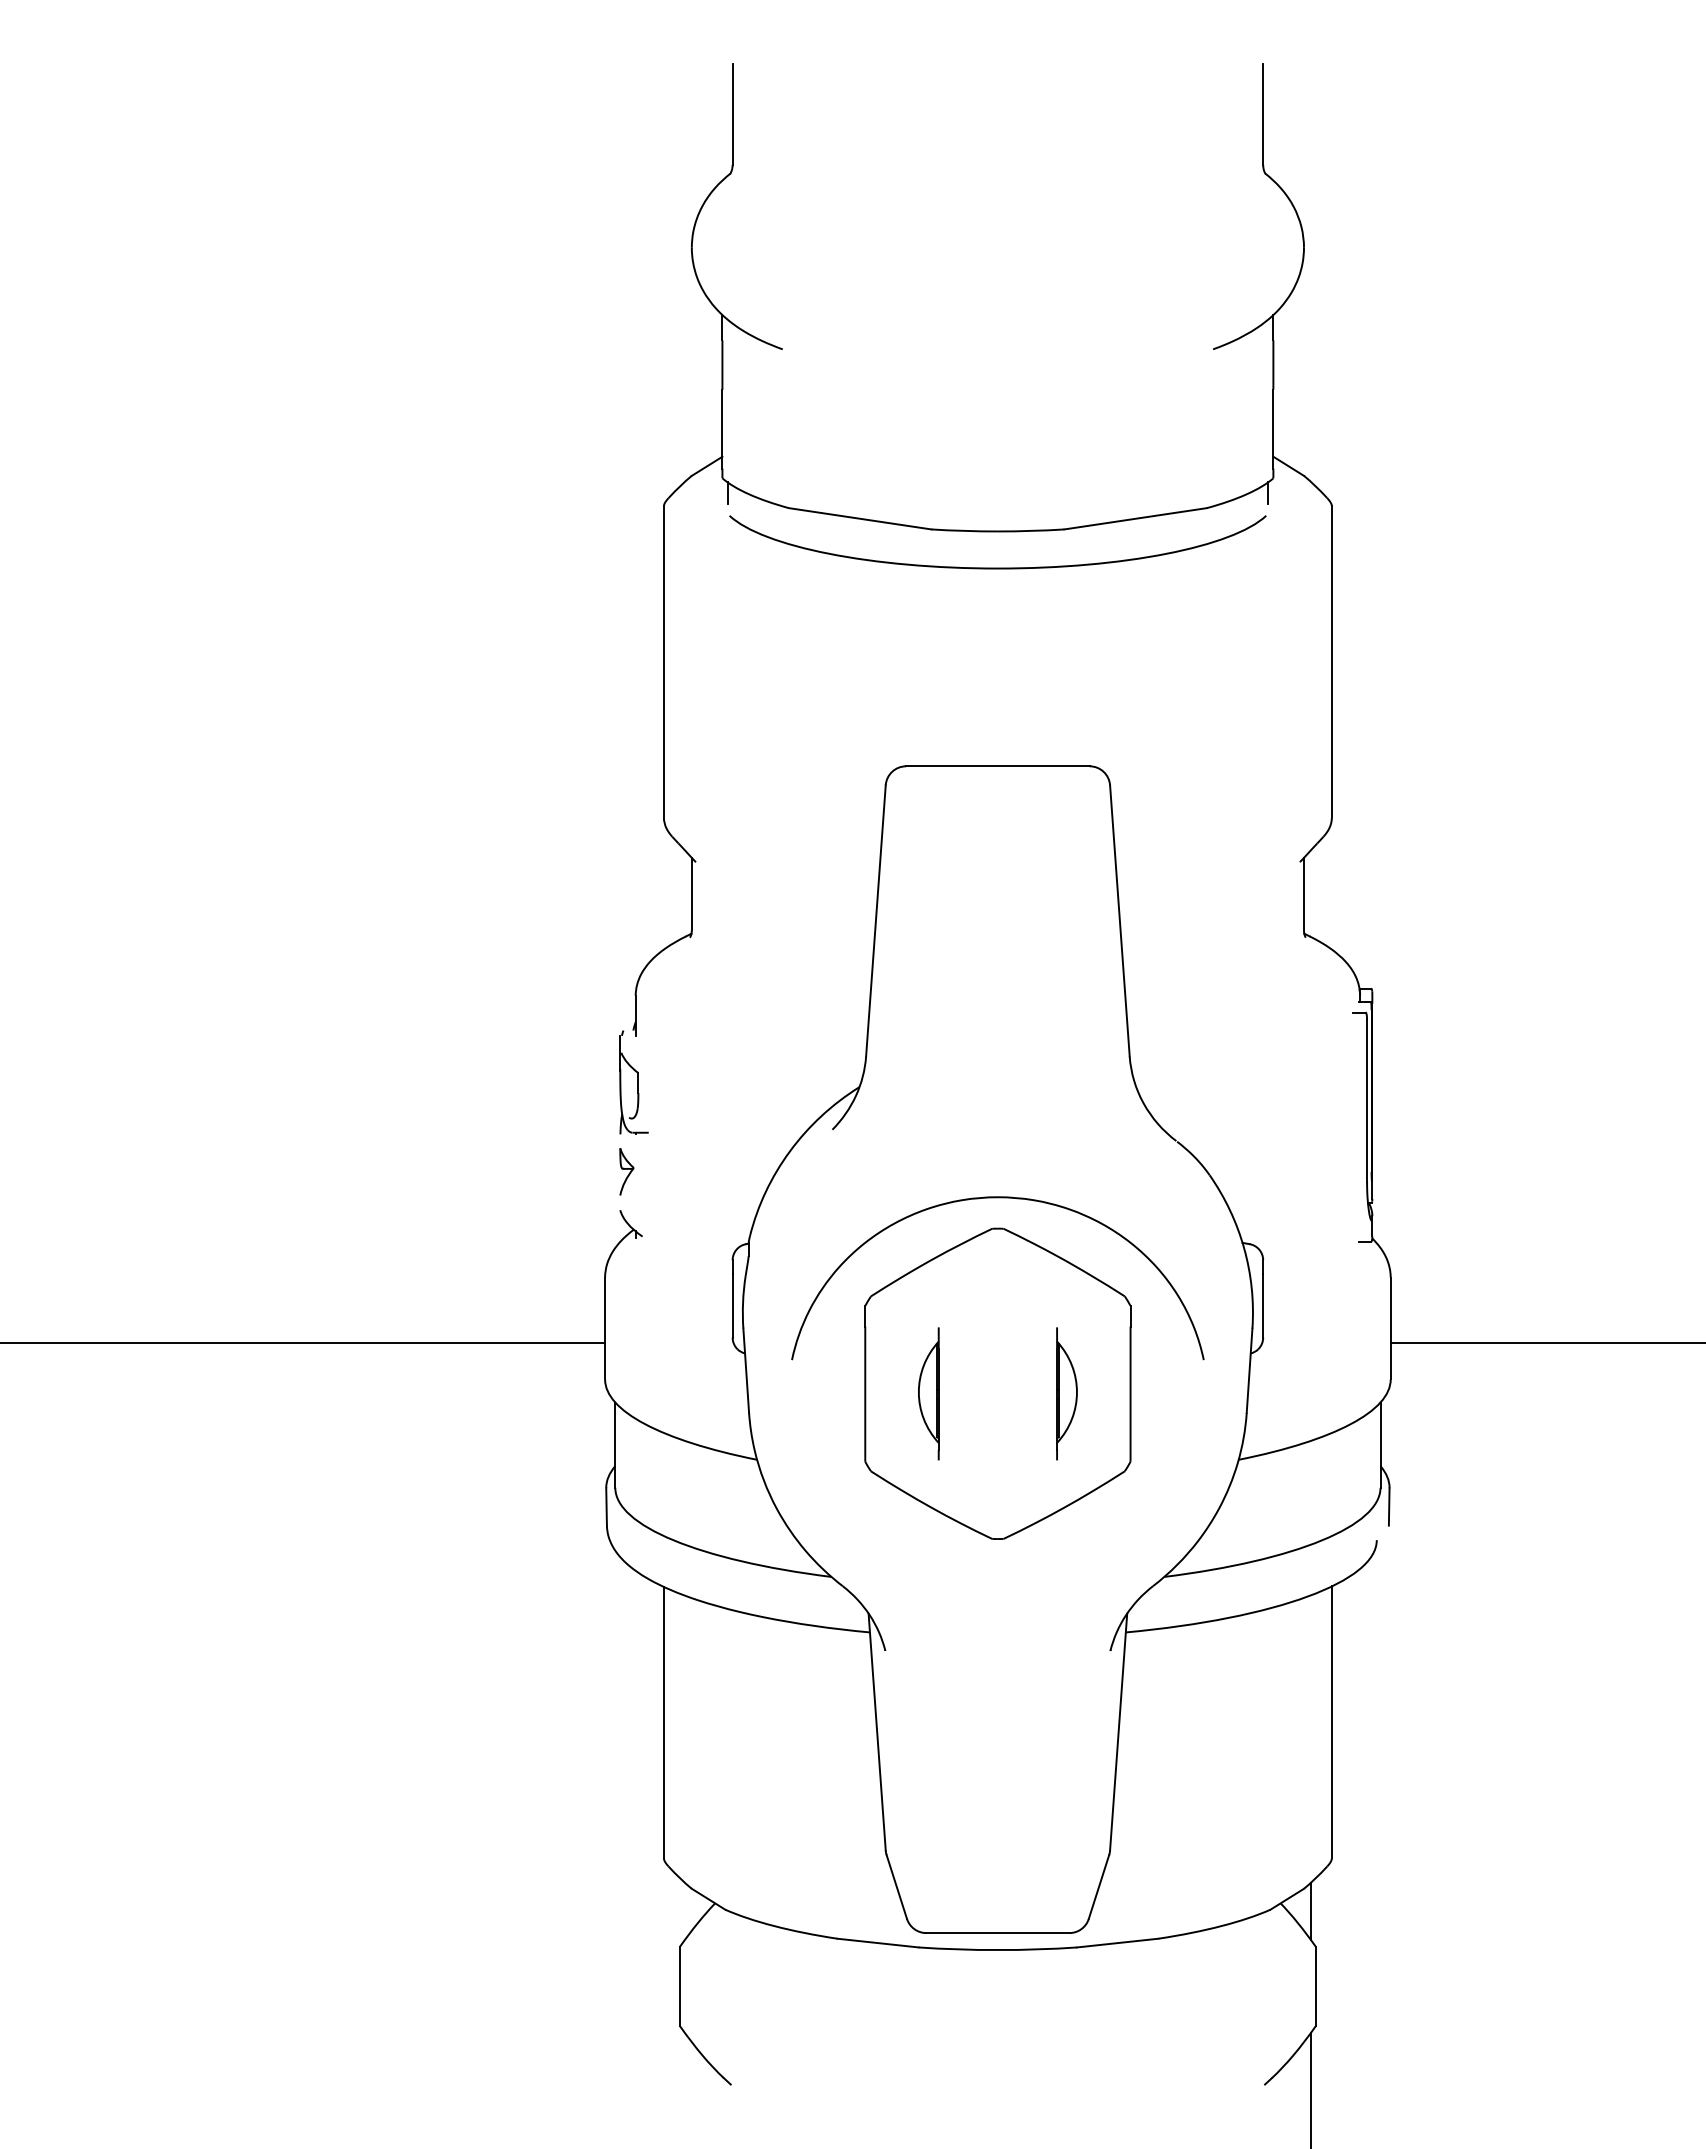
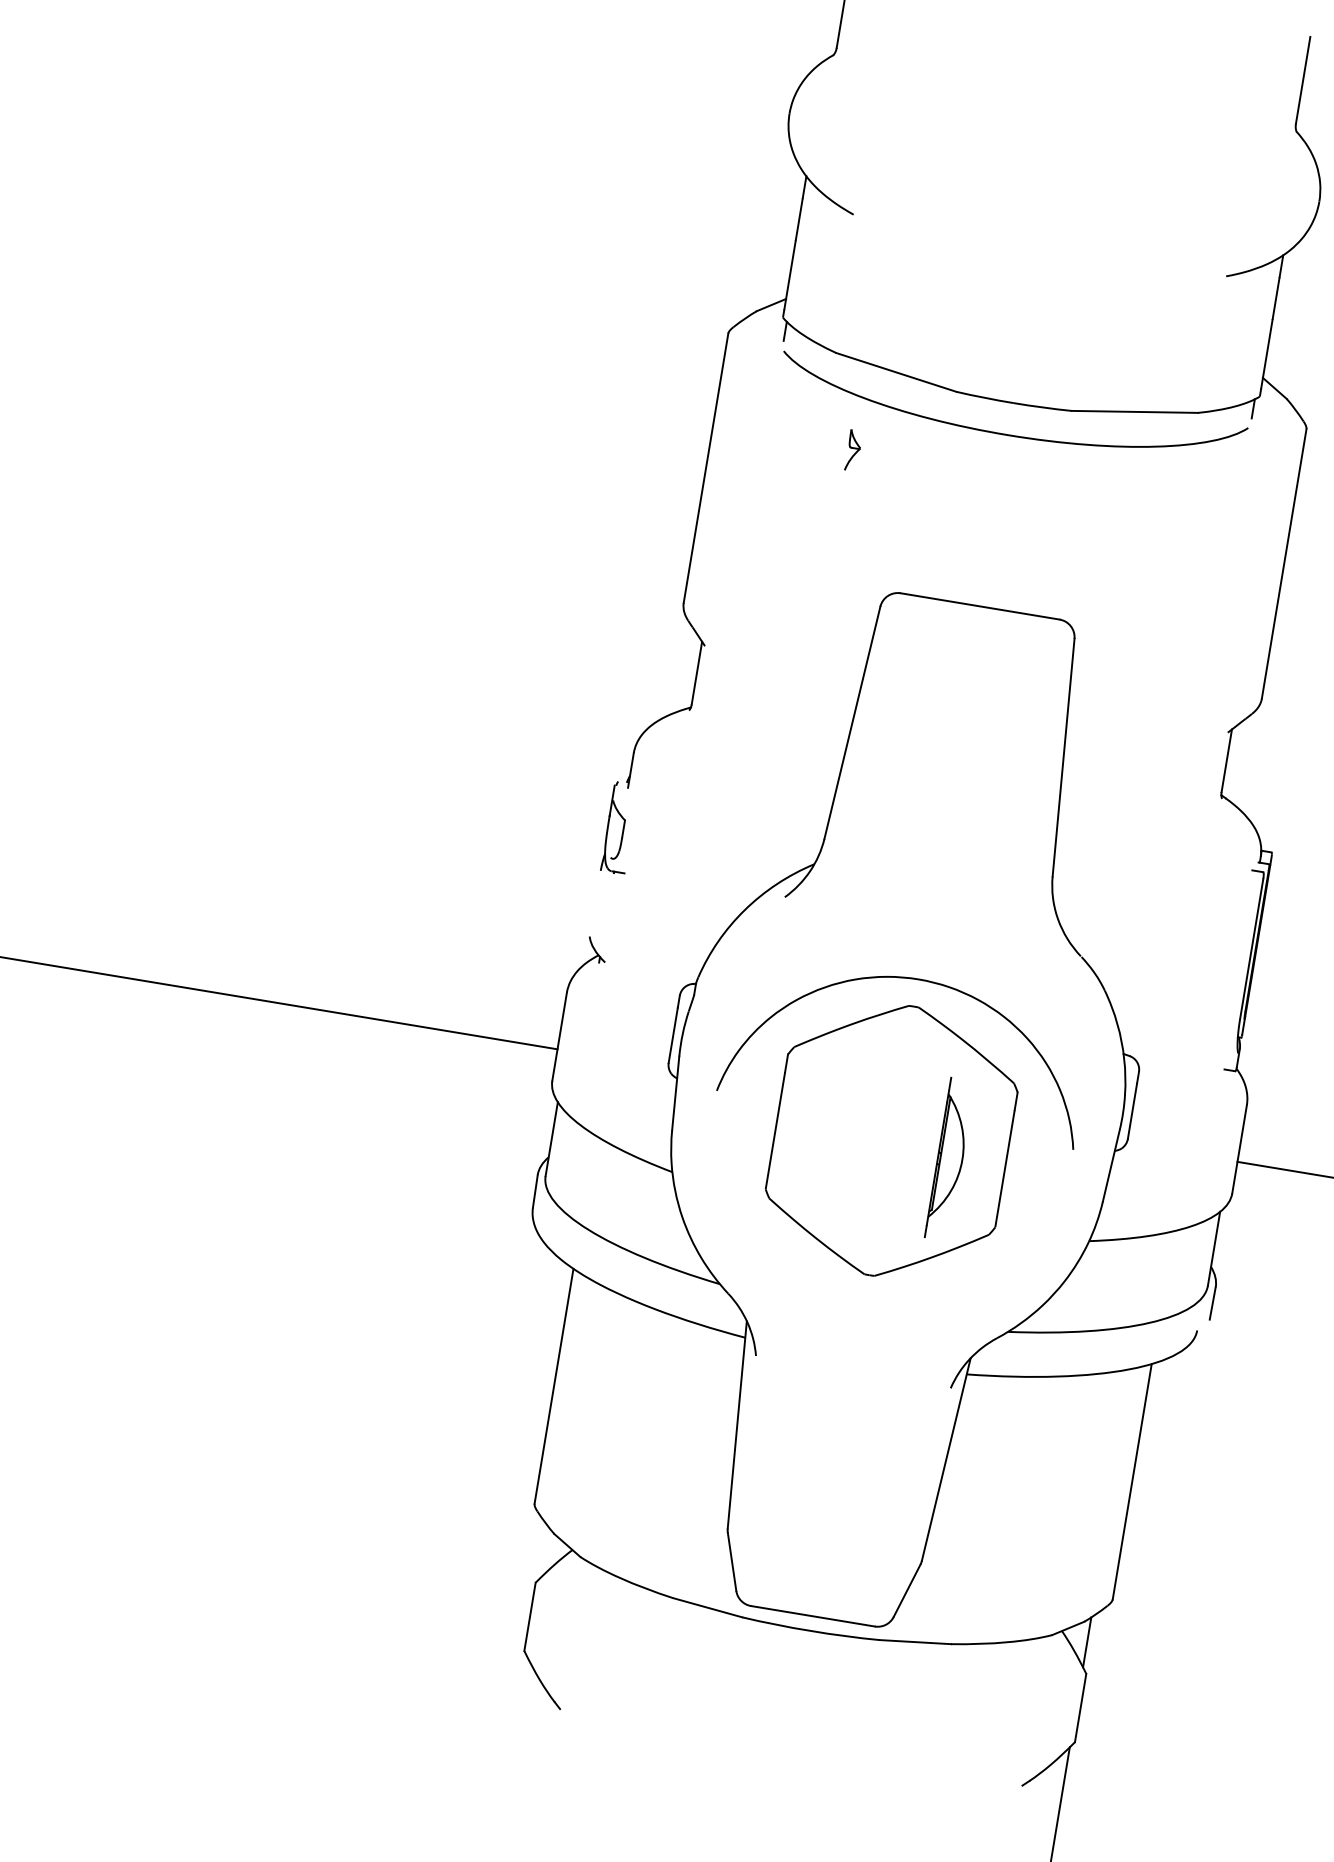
part: (626, 1171) -> (853, 450), moved
part: (928, 1393) -> (830, 1139), removed
part: (1066, 1393) -> (949, 1159), size x1.4

